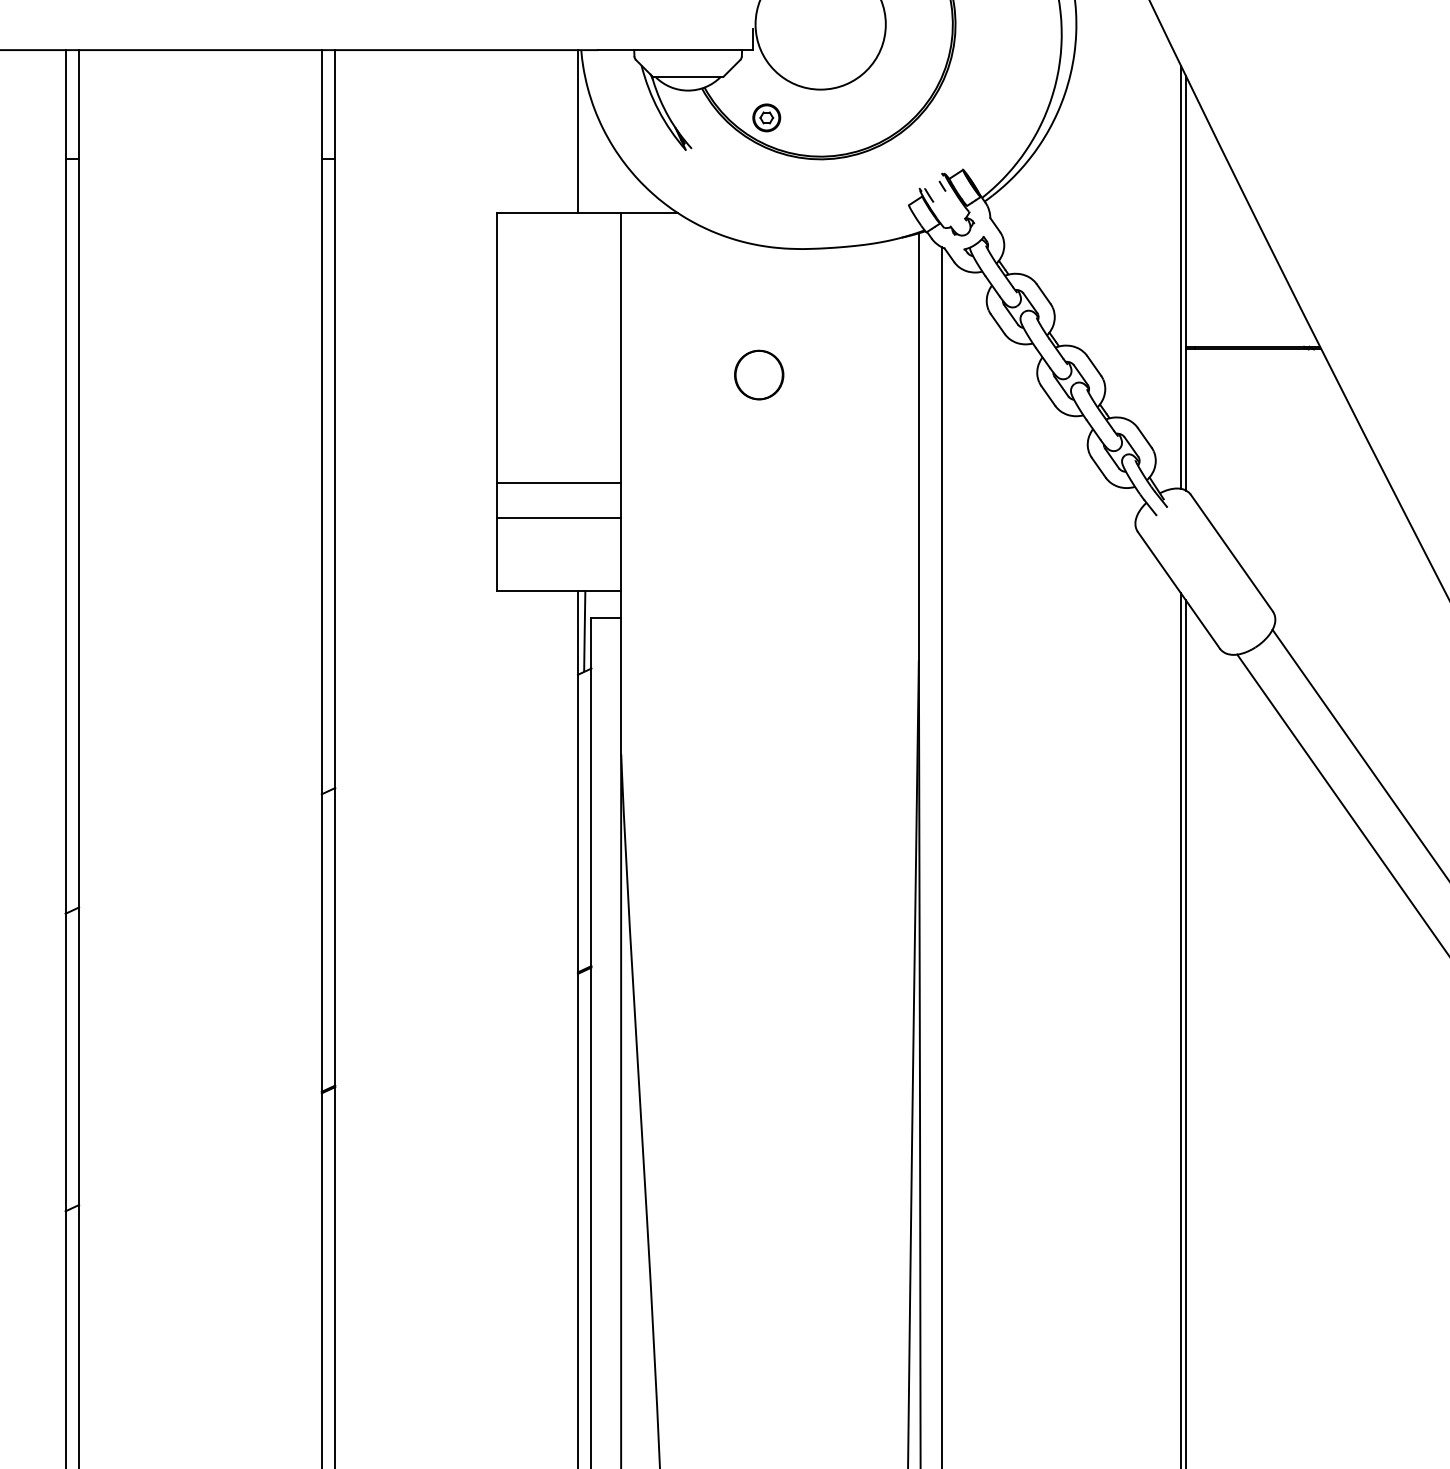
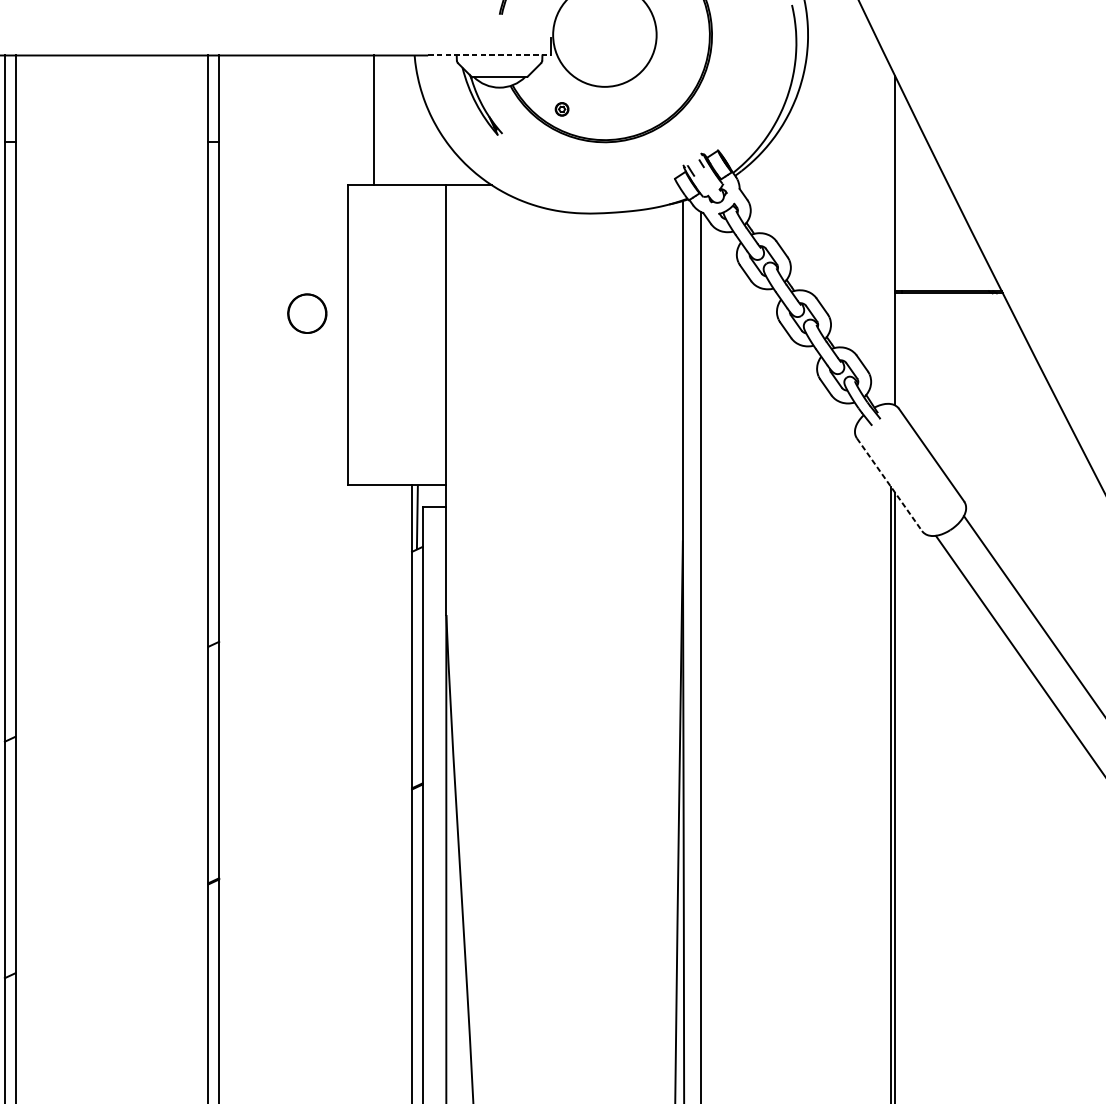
line: (676, 50) -> (490, 55), solid -> dashed
part: (766, 117) -> (561, 109), size x0.6
line: (577, 131) -> (373, 120), moved
line: (1181, 277) -> (891, 236), removed
part: (759, 374) -> (307, 313), moved
line: (559, 482) -> (397, 399), removed
line: (559, 517) -> (397, 426), removed
line: (1179, 590) -> (889, 484), solid -> dashed

